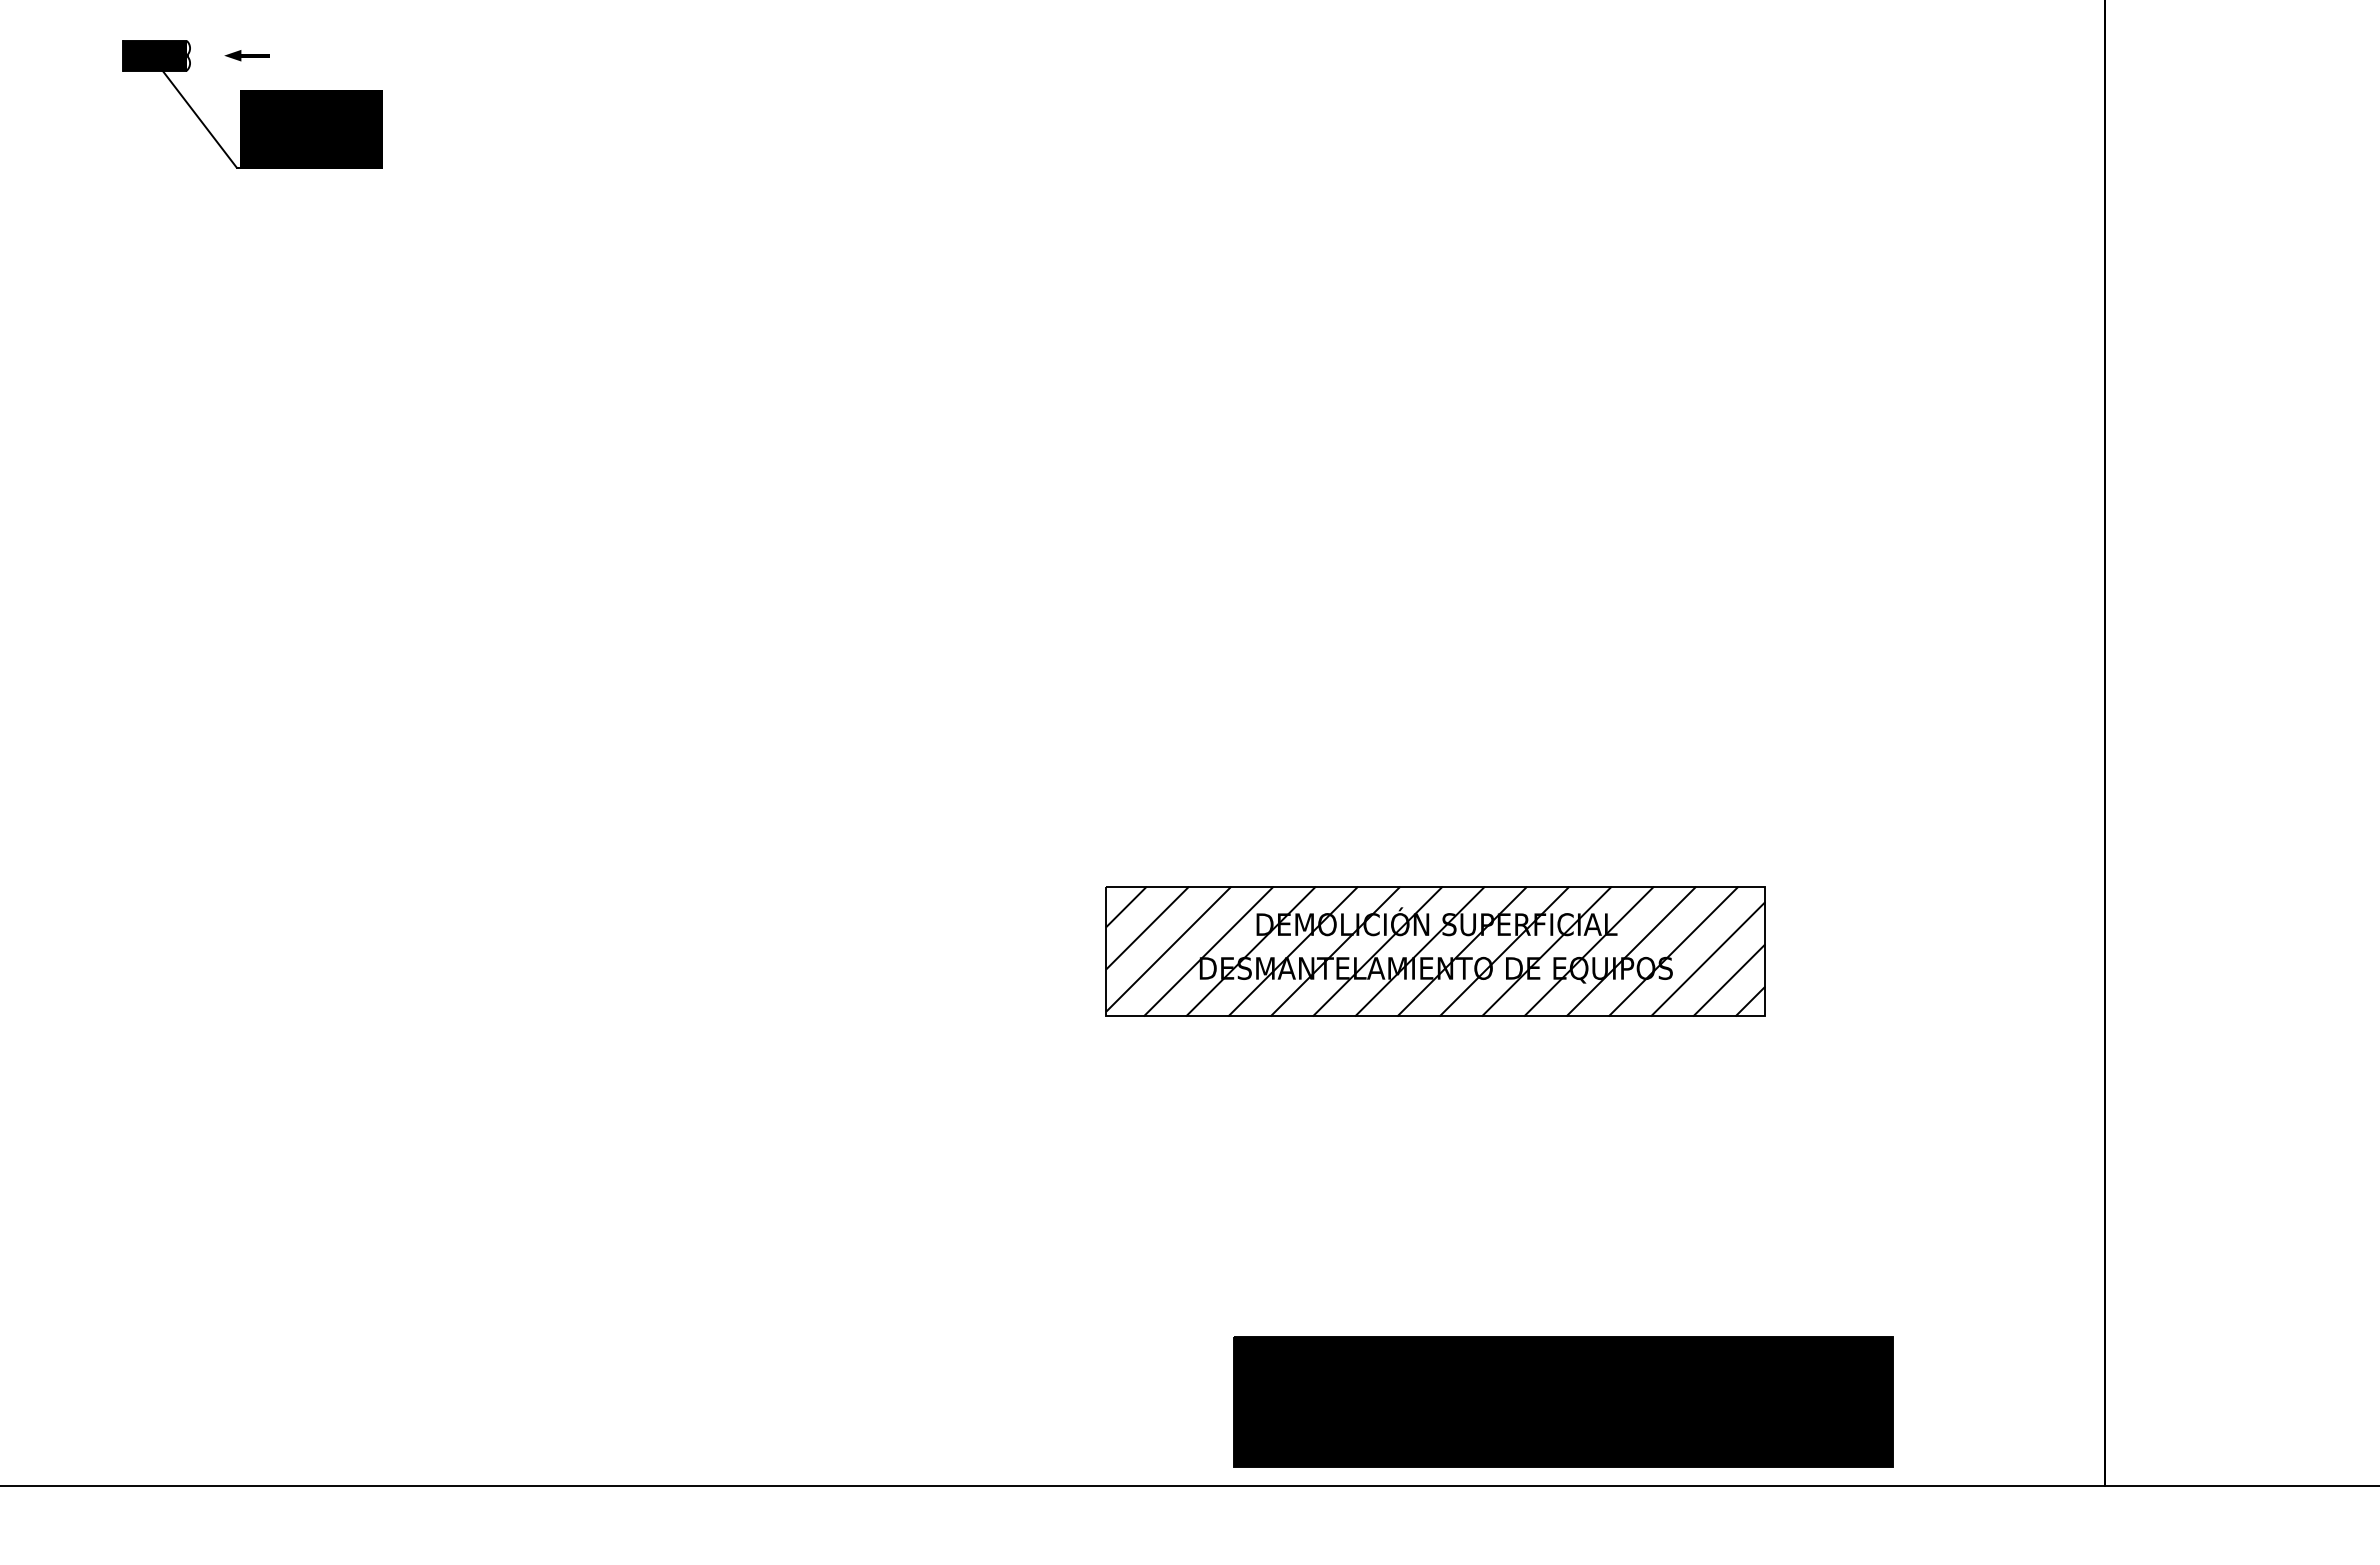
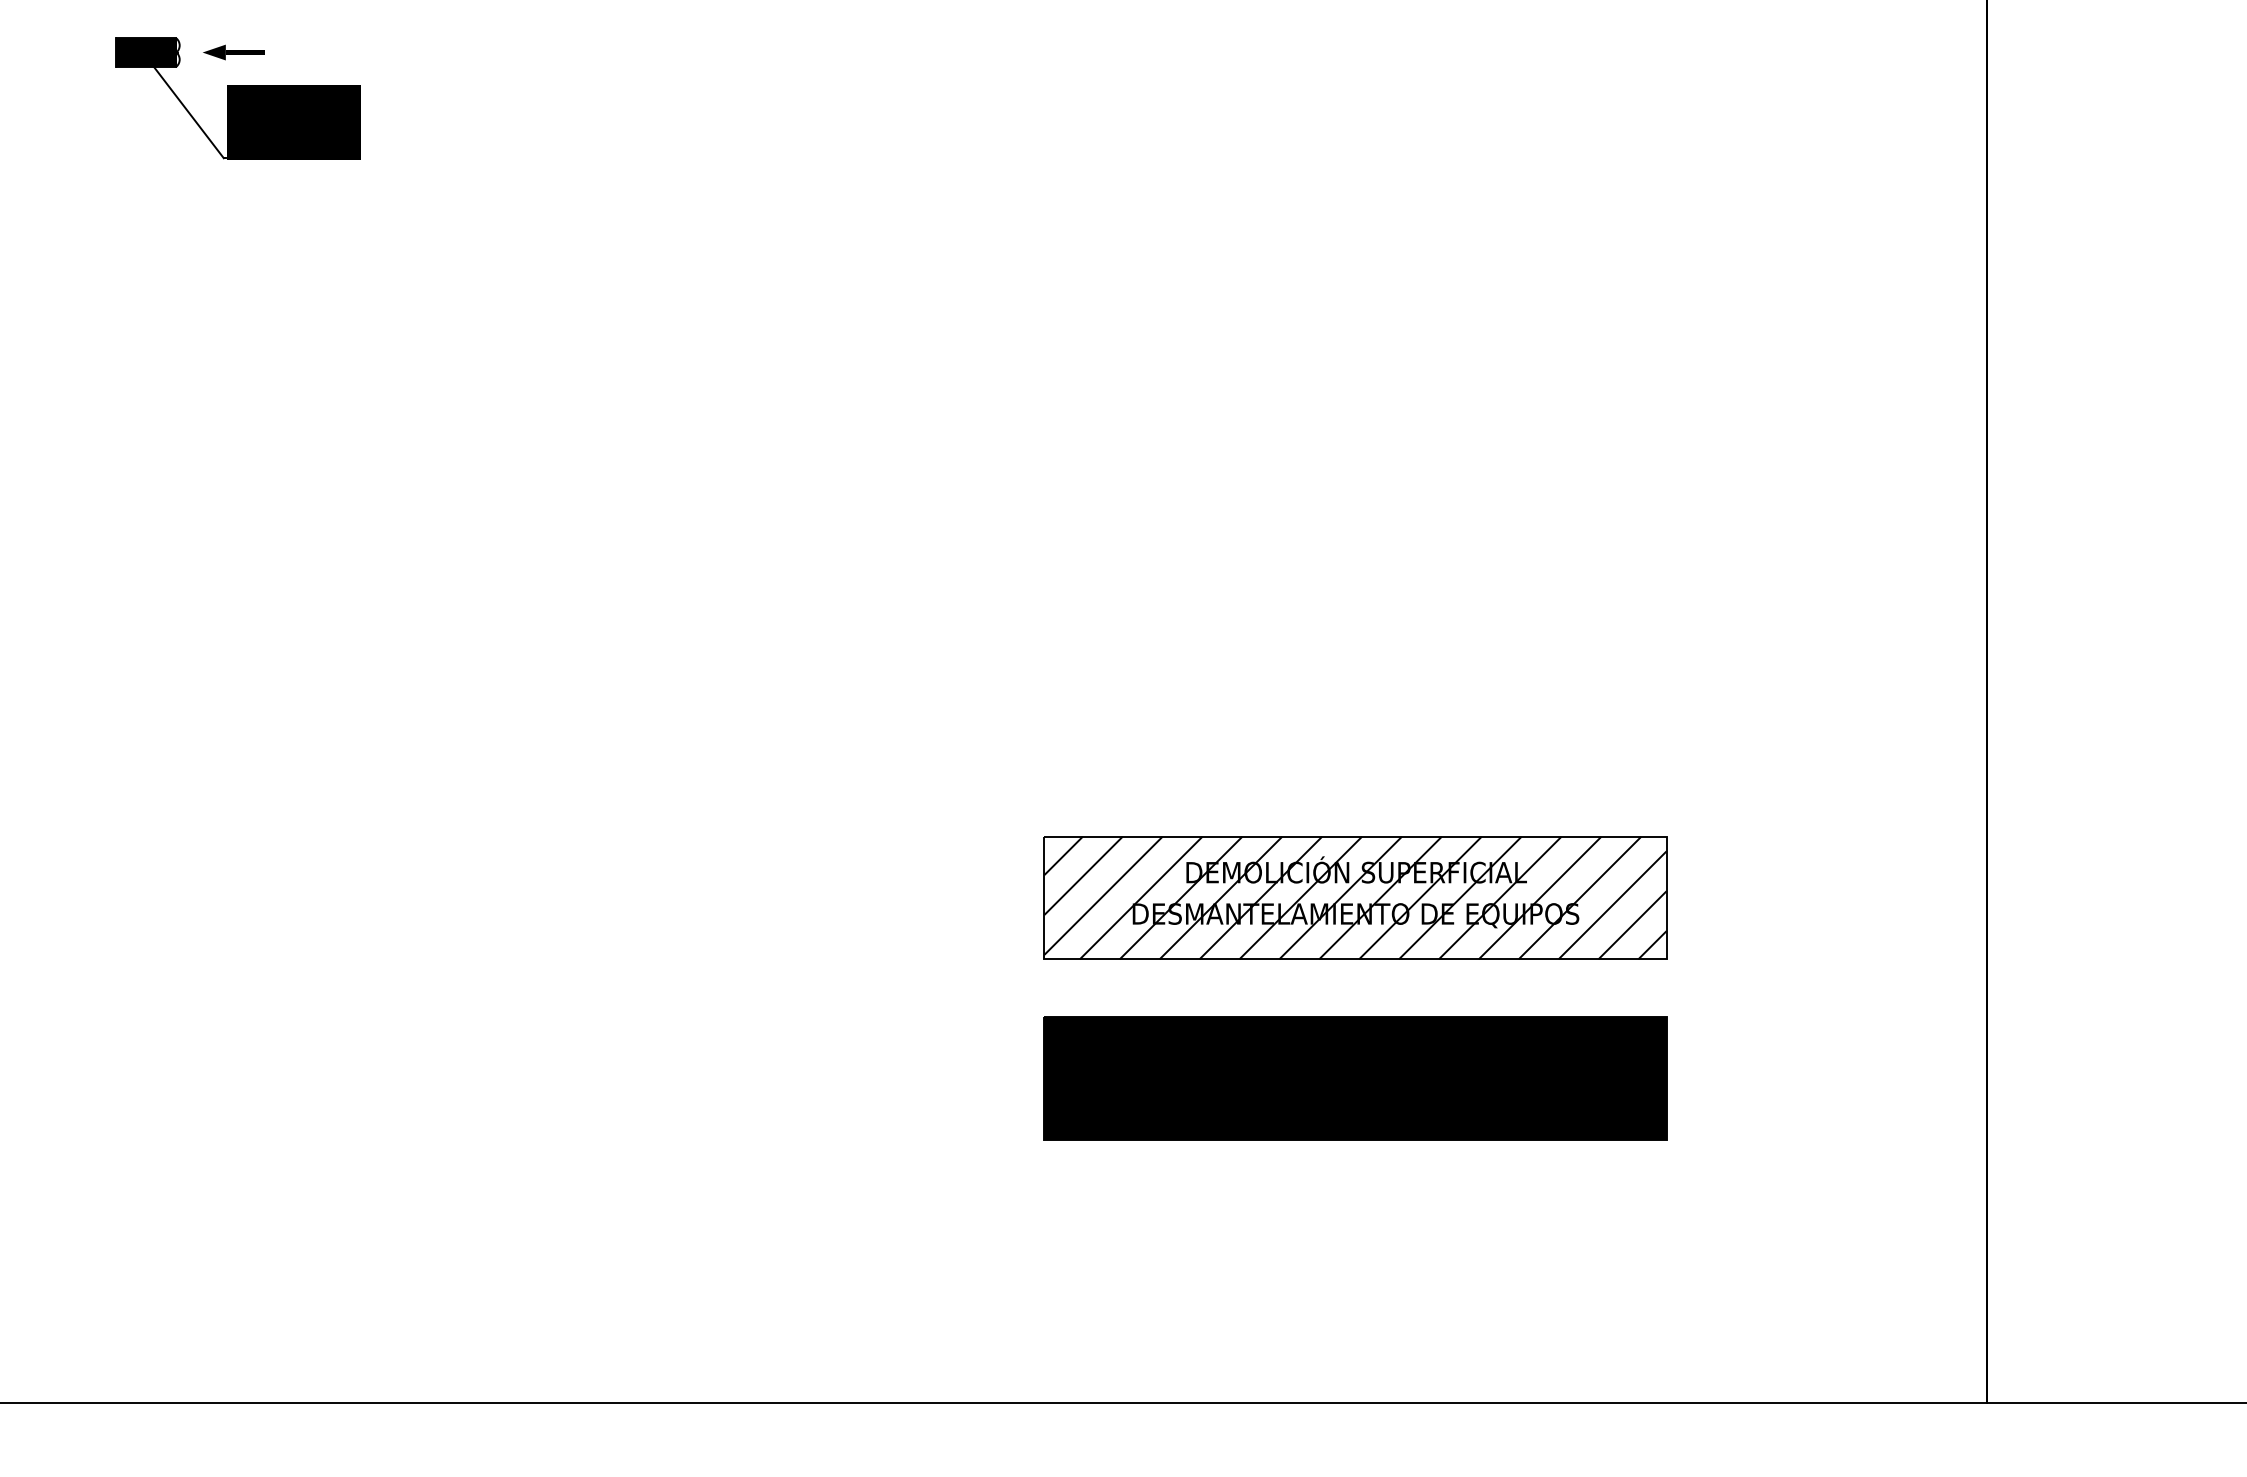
part: (246, 55) -> (232, 52), size x1.43
part: (1563, 1401) -> (1355, 1078), moved

